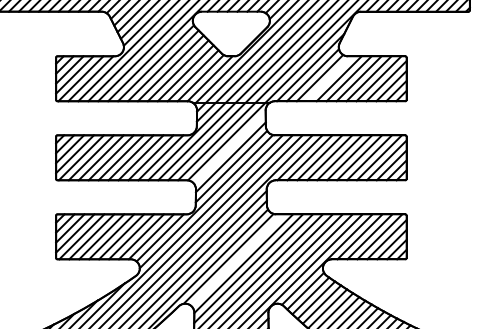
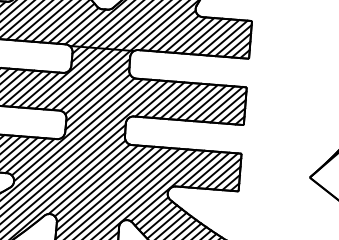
line: (328, 78) -> (184, 34), added
line: (229, 148) -> (97, 86), added
line: (237, 260) -> (96, 181), added

